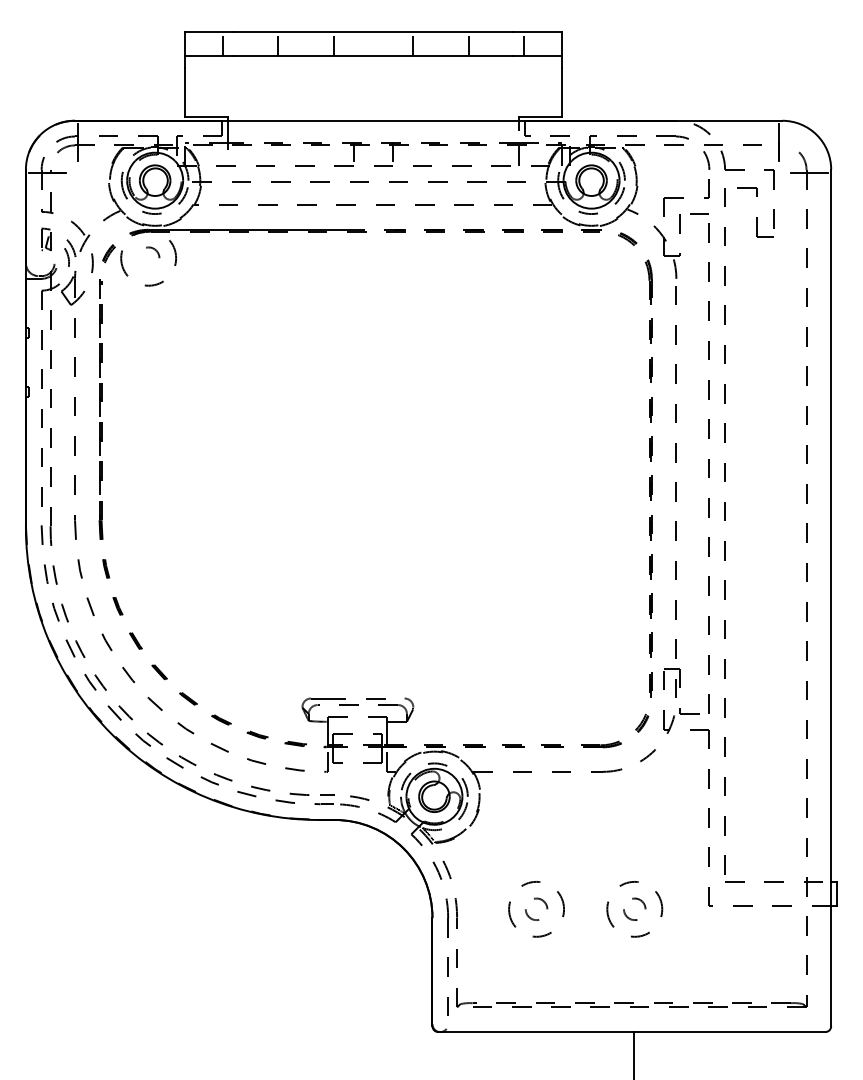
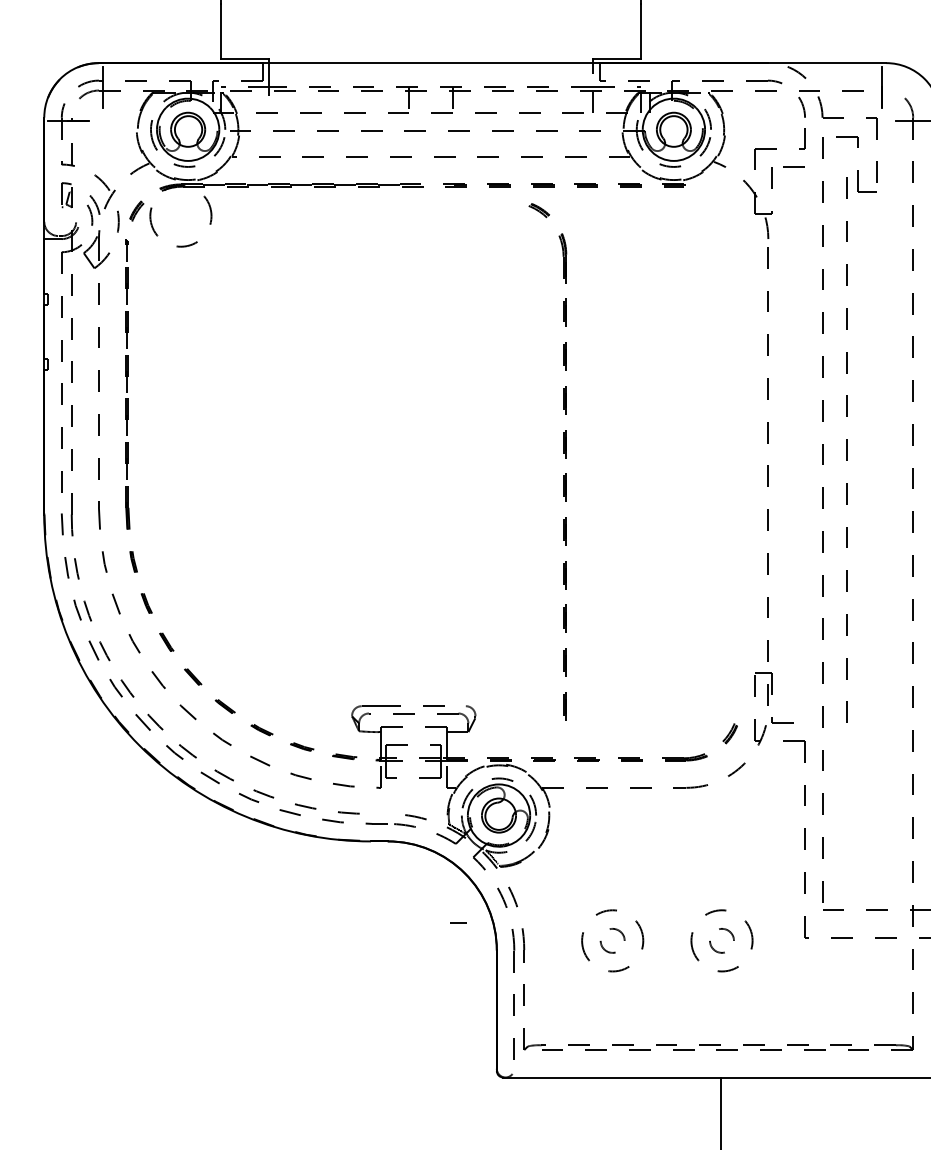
arc: (154, 250) -> (187, 207), removed
part: (650, 461) -> (564, 457), moved
line: (708, 468) -> (846, 450), moved
line: (327, 794) -> (459, 922), moved

